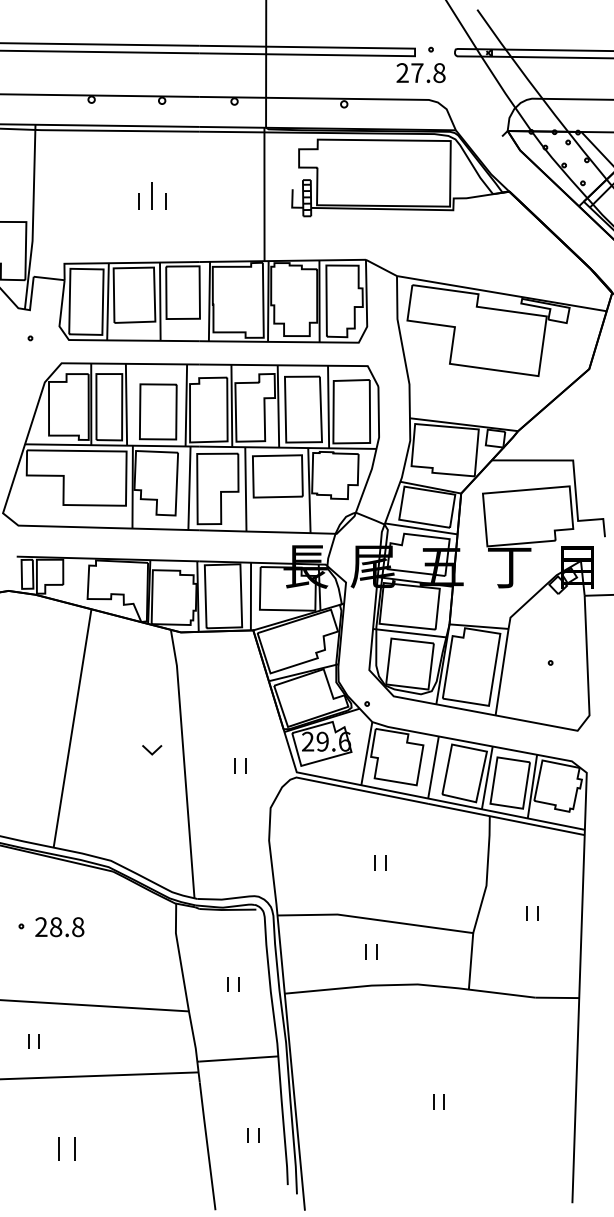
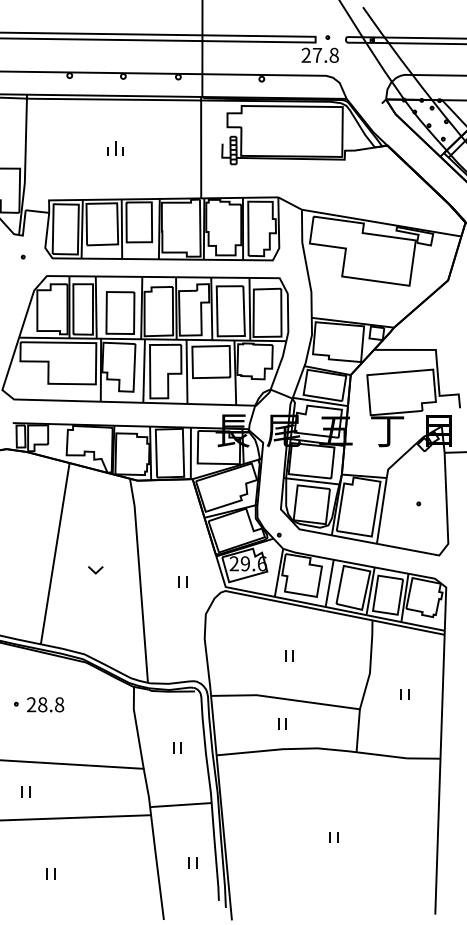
part: (151, 195) -> (115, 148), size x0.71
part: (151, 750) -> (95, 570), moved
part: (66, 1149) -> (50, 873), size x0.62

